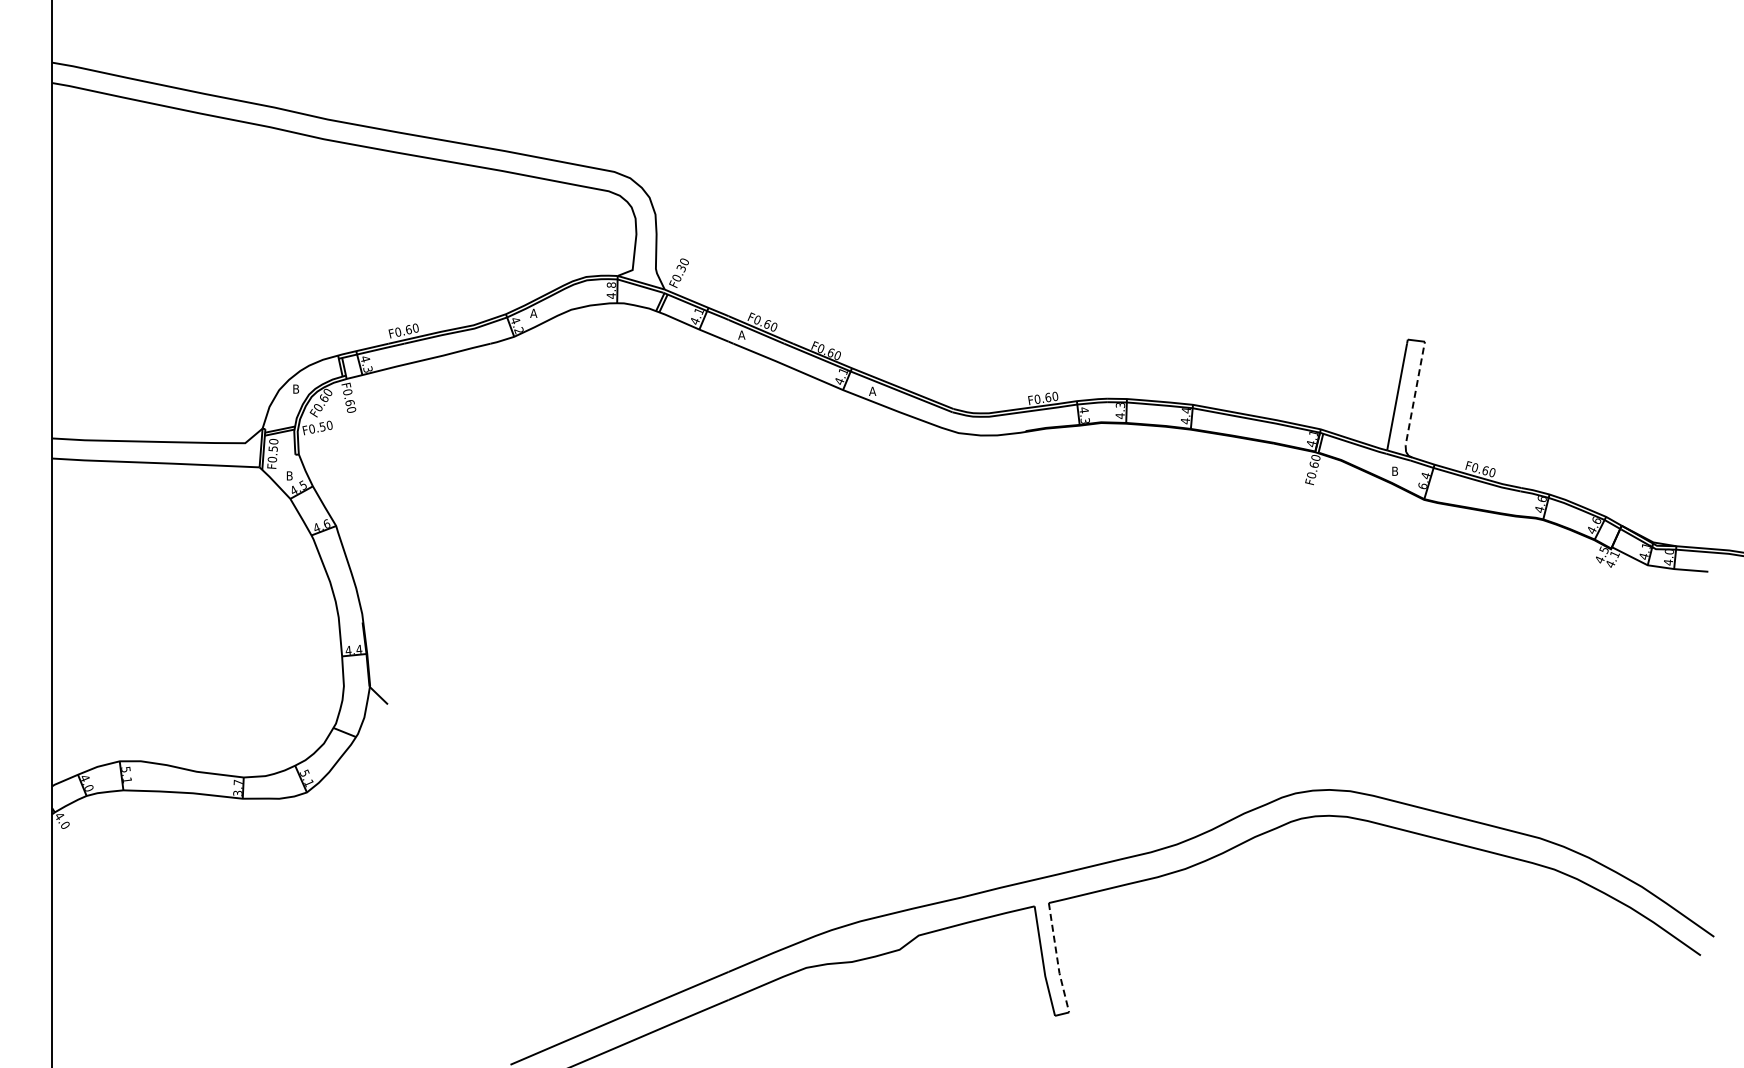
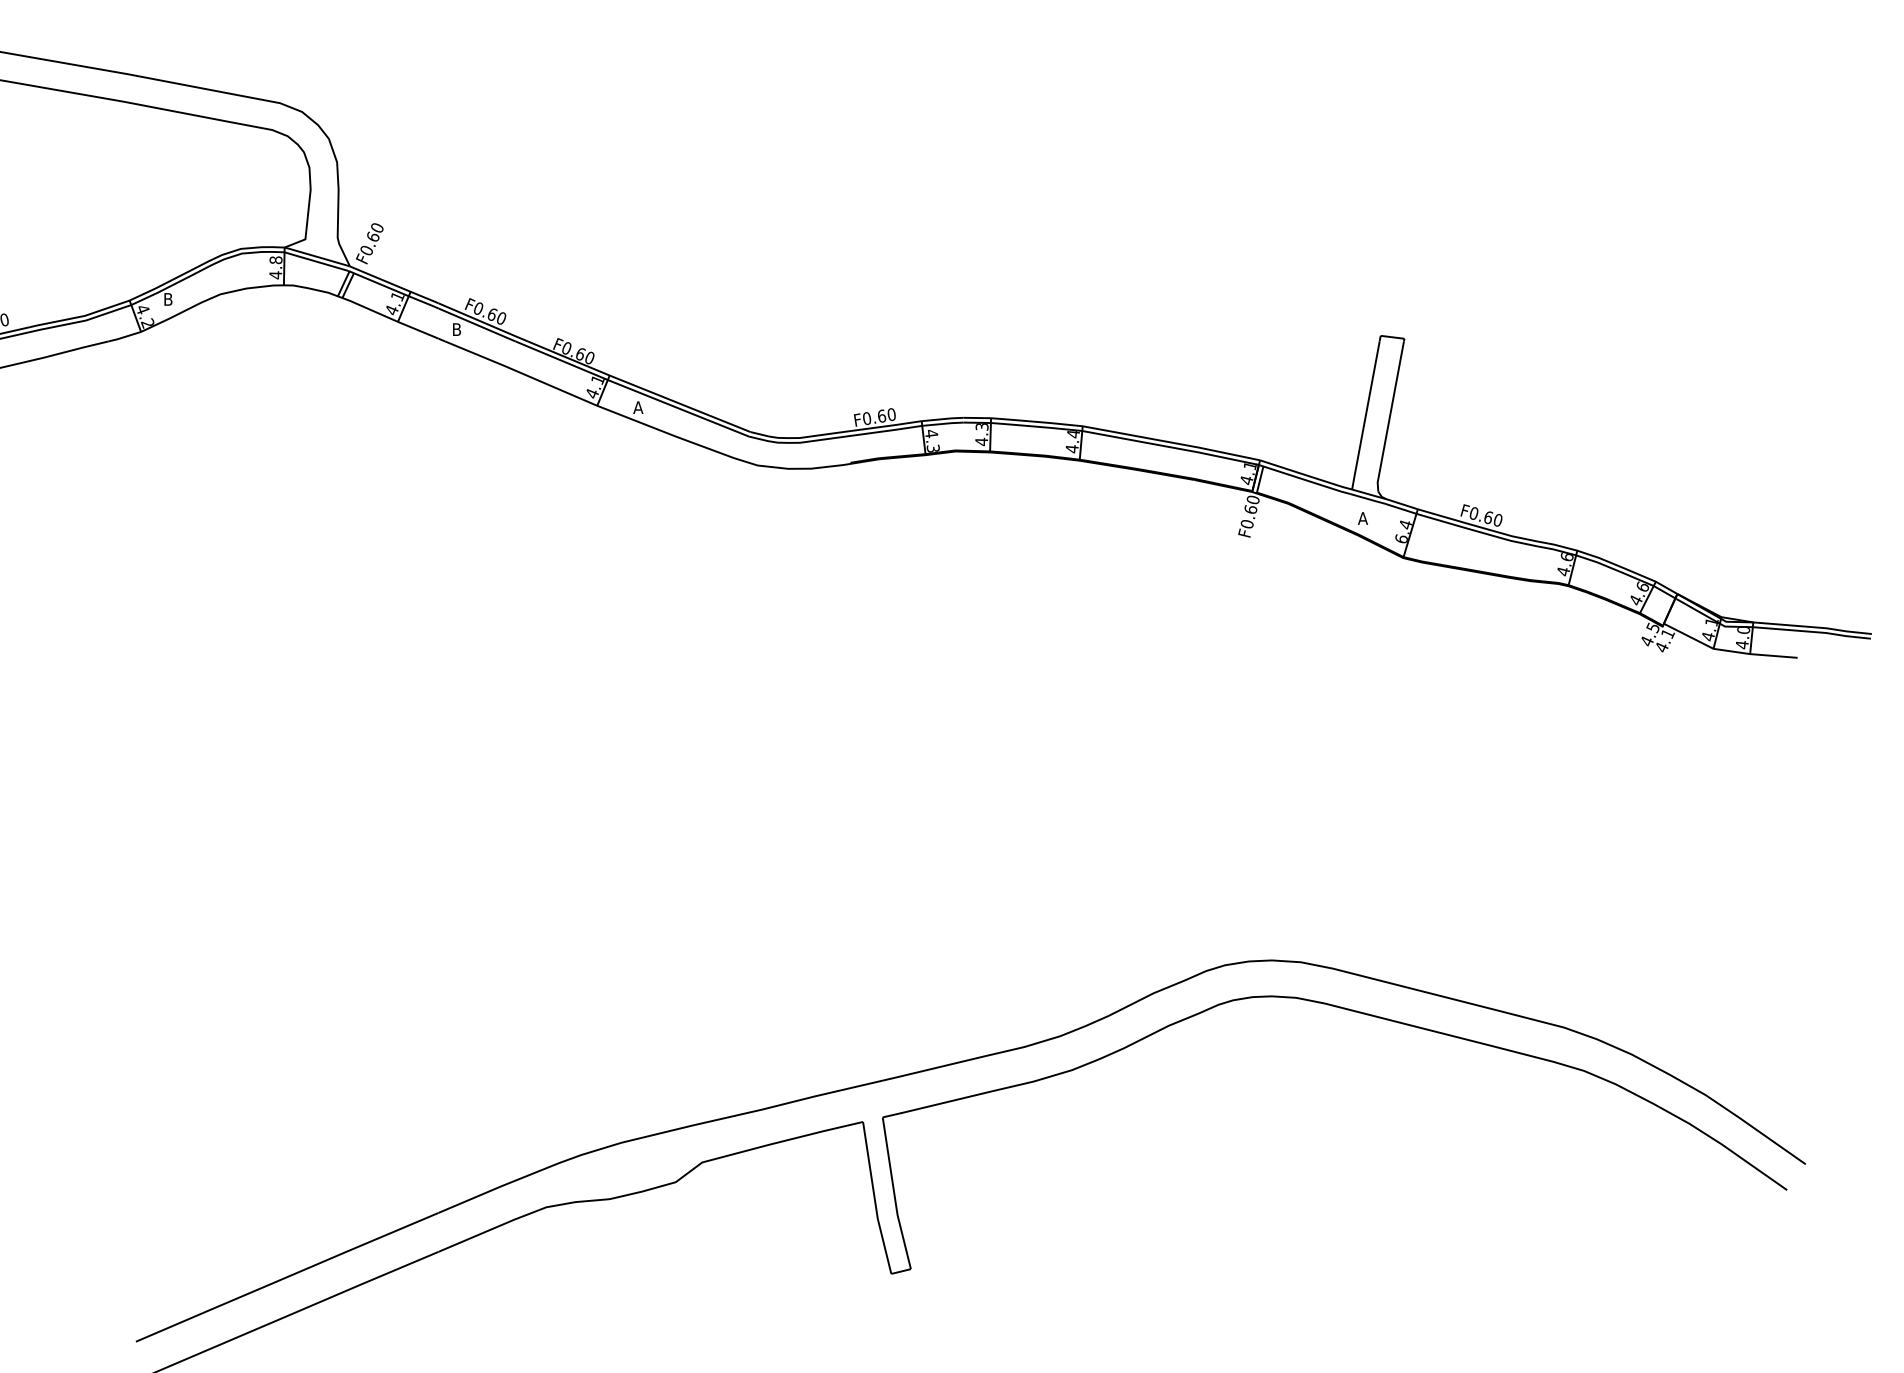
text: (680, 268) -> (371, 237), F0.30 -> F0.60
text: (533, 312) -> (167, 298), A -> B
text: (741, 334) -> (456, 328), A -> B
line: (1414, 398) -> (1389, 417), dashed -> solid
text: (1394, 470) -> (1362, 517), B -> A
line: (1057, 958) -> (894, 1194), dashed -> solid

